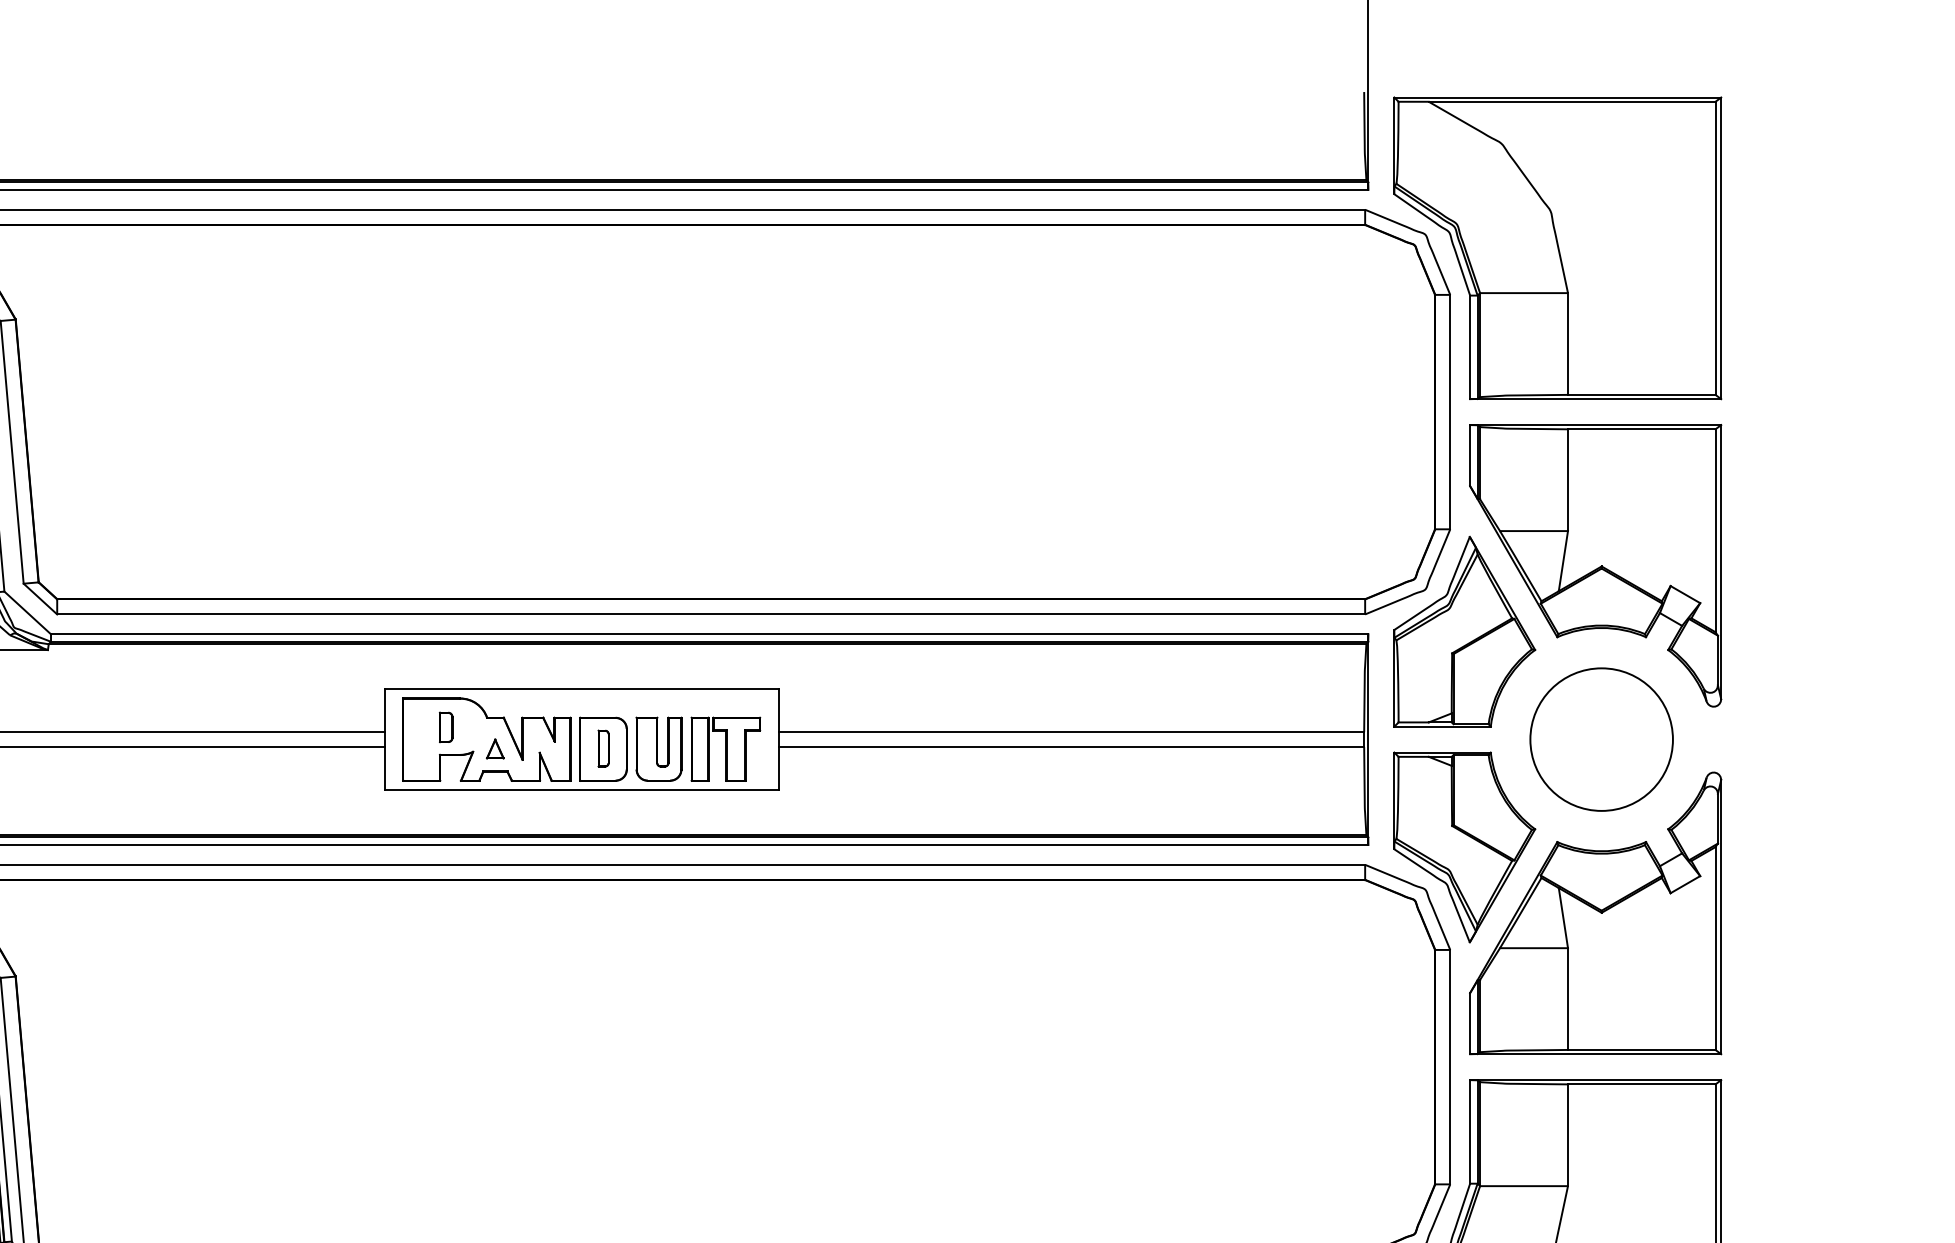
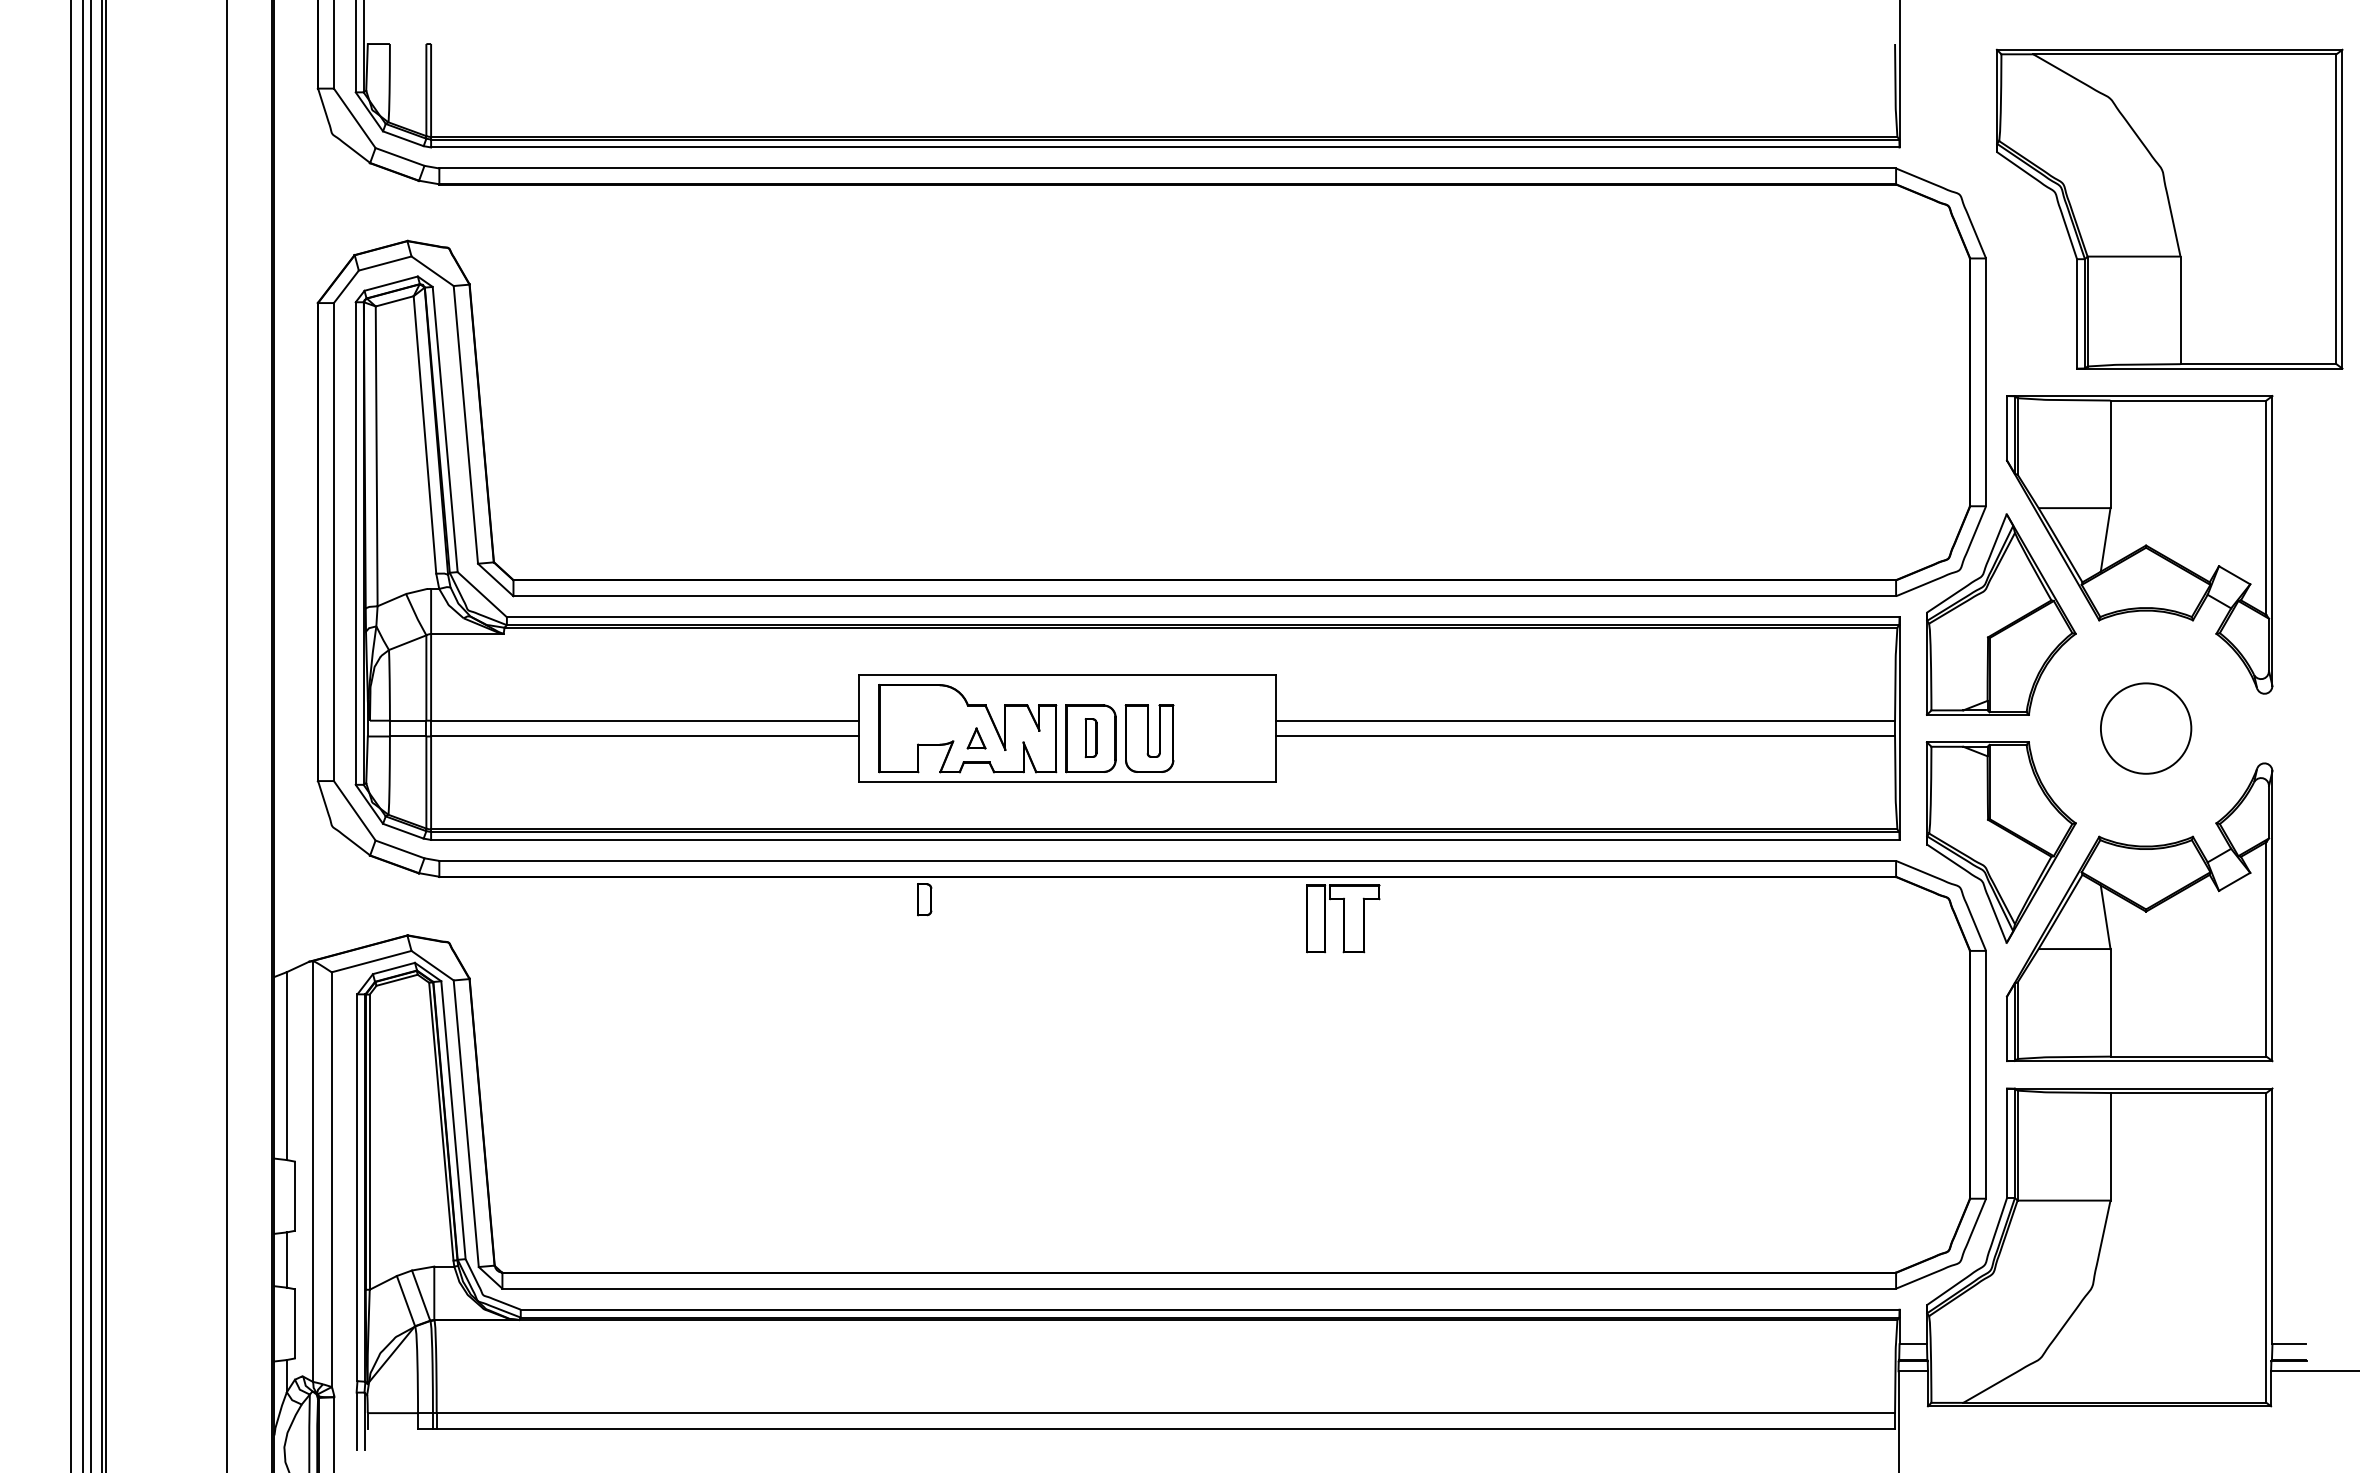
part: (1557, 247) -> (2169, 208), moved
part: (446, 727) -> (924, 899), moved
circle: (1601, 739) -> (2145, 728), size x0.6
part: (726, 749) -> (1343, 918), moved

